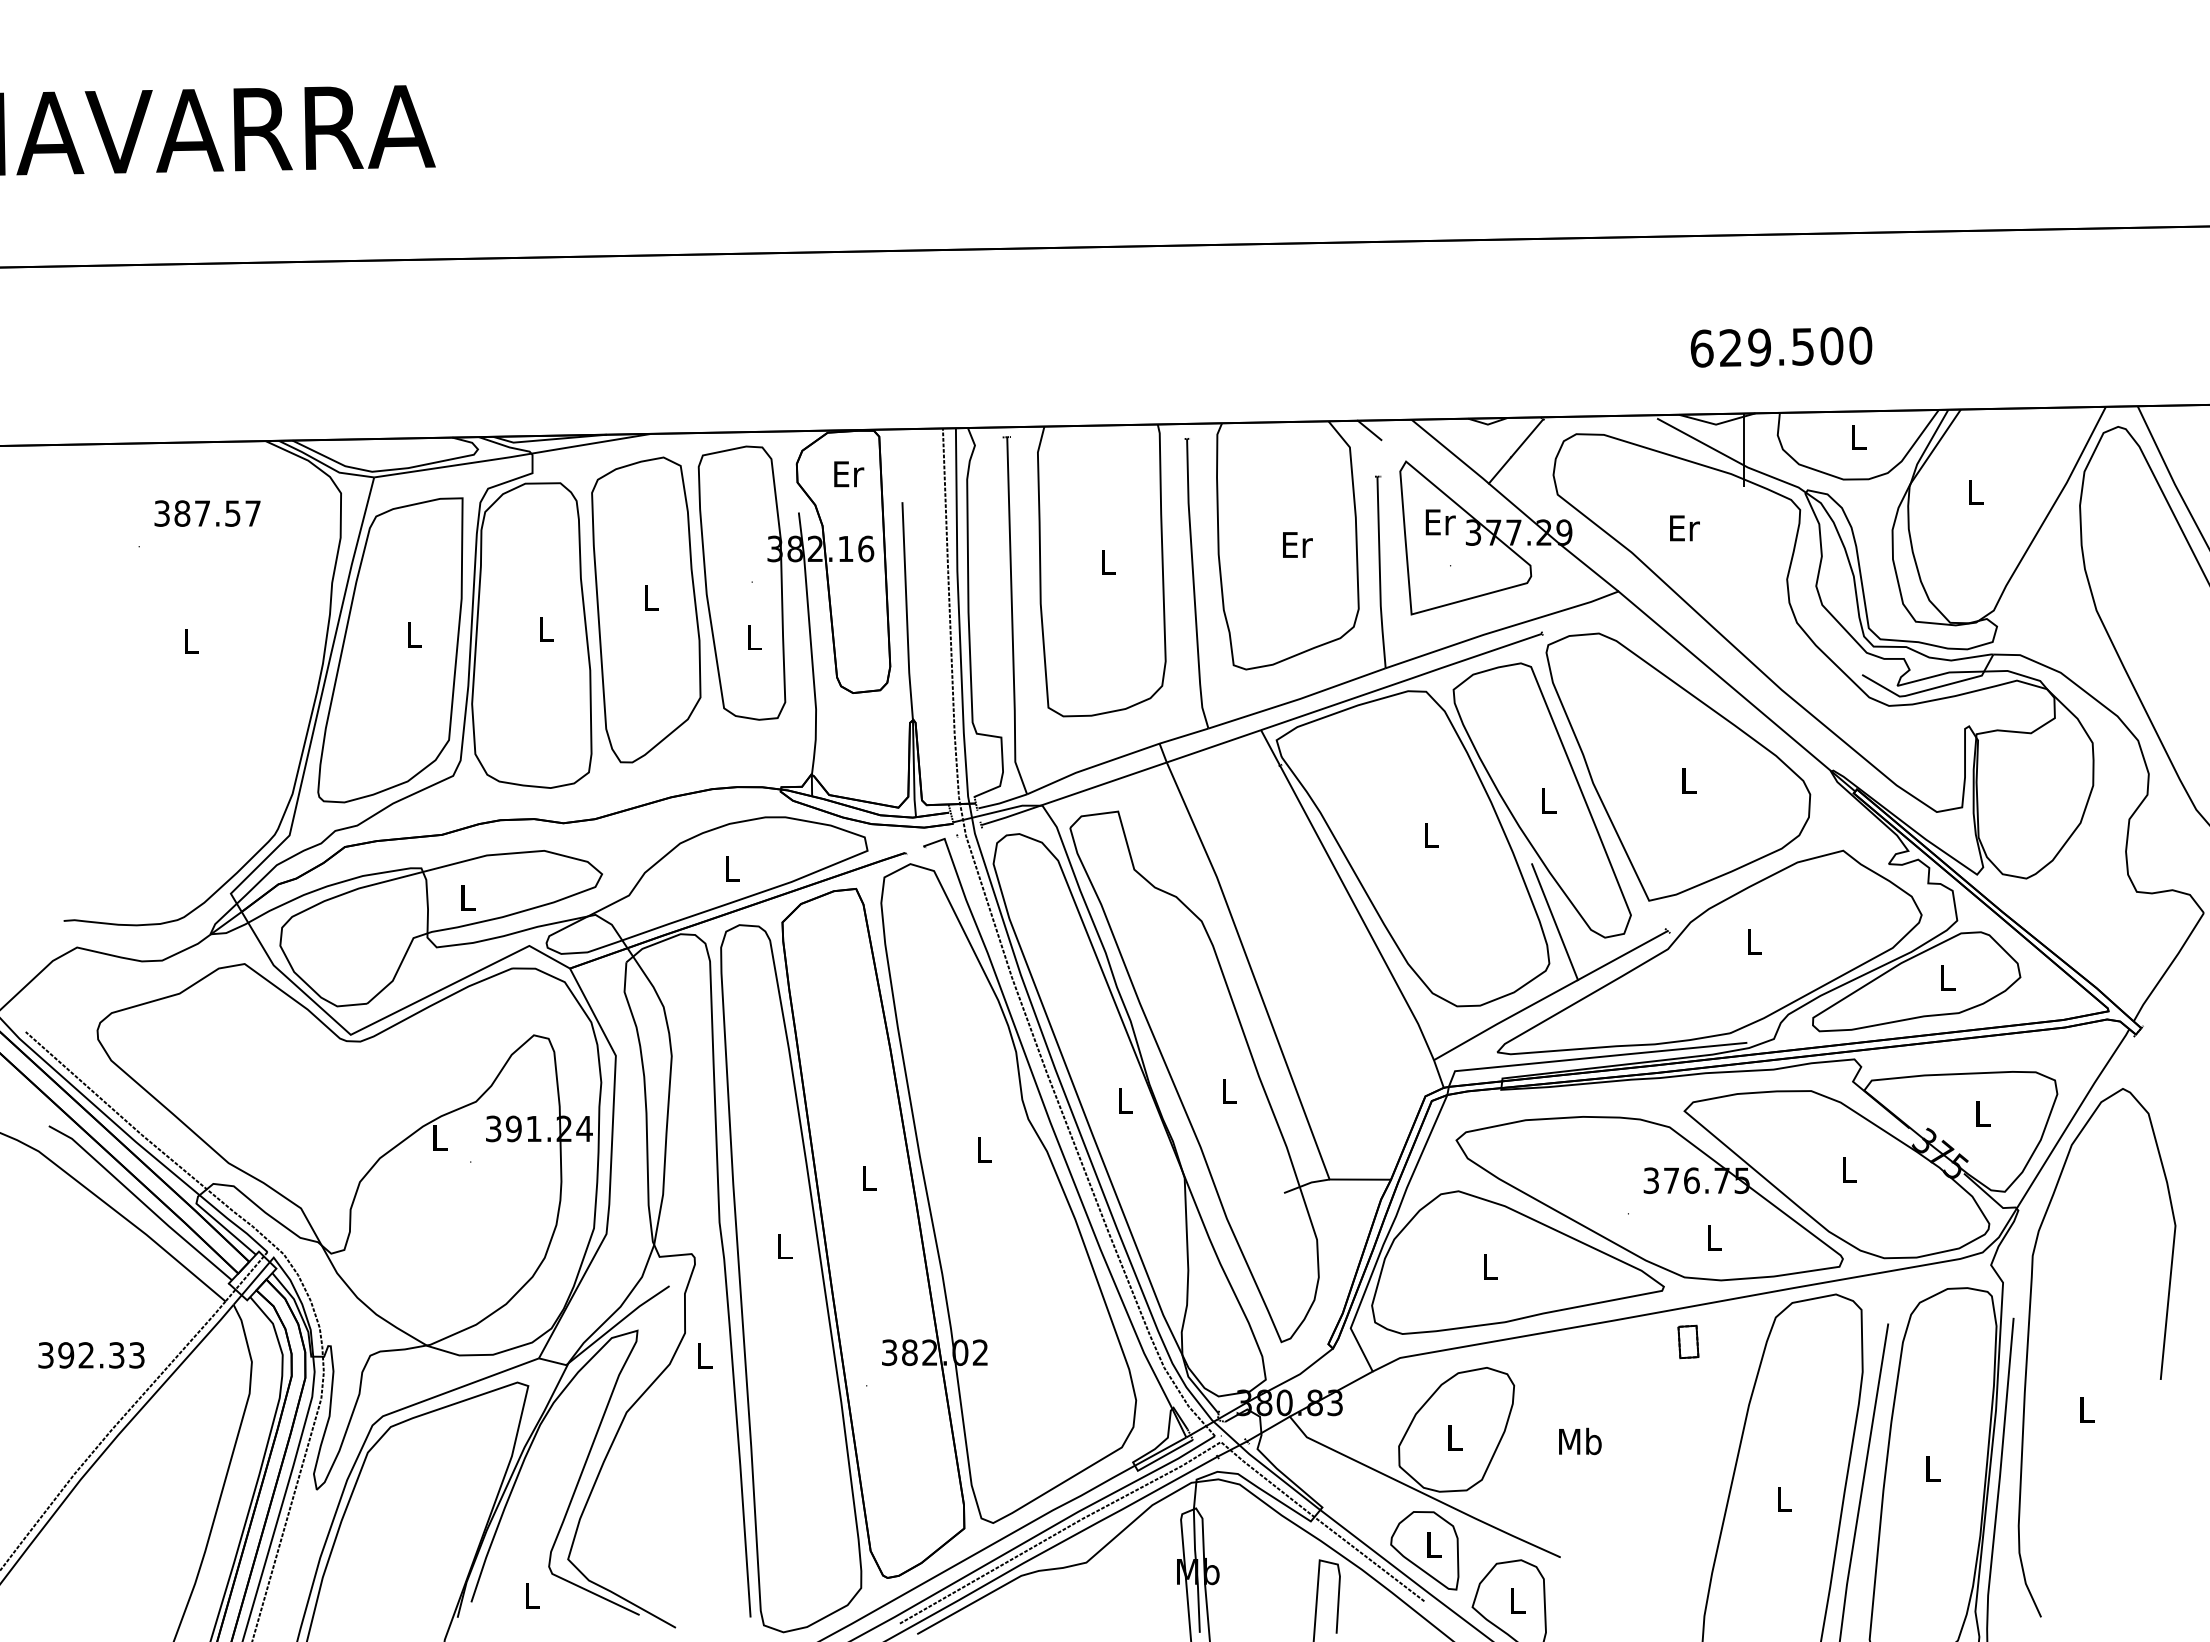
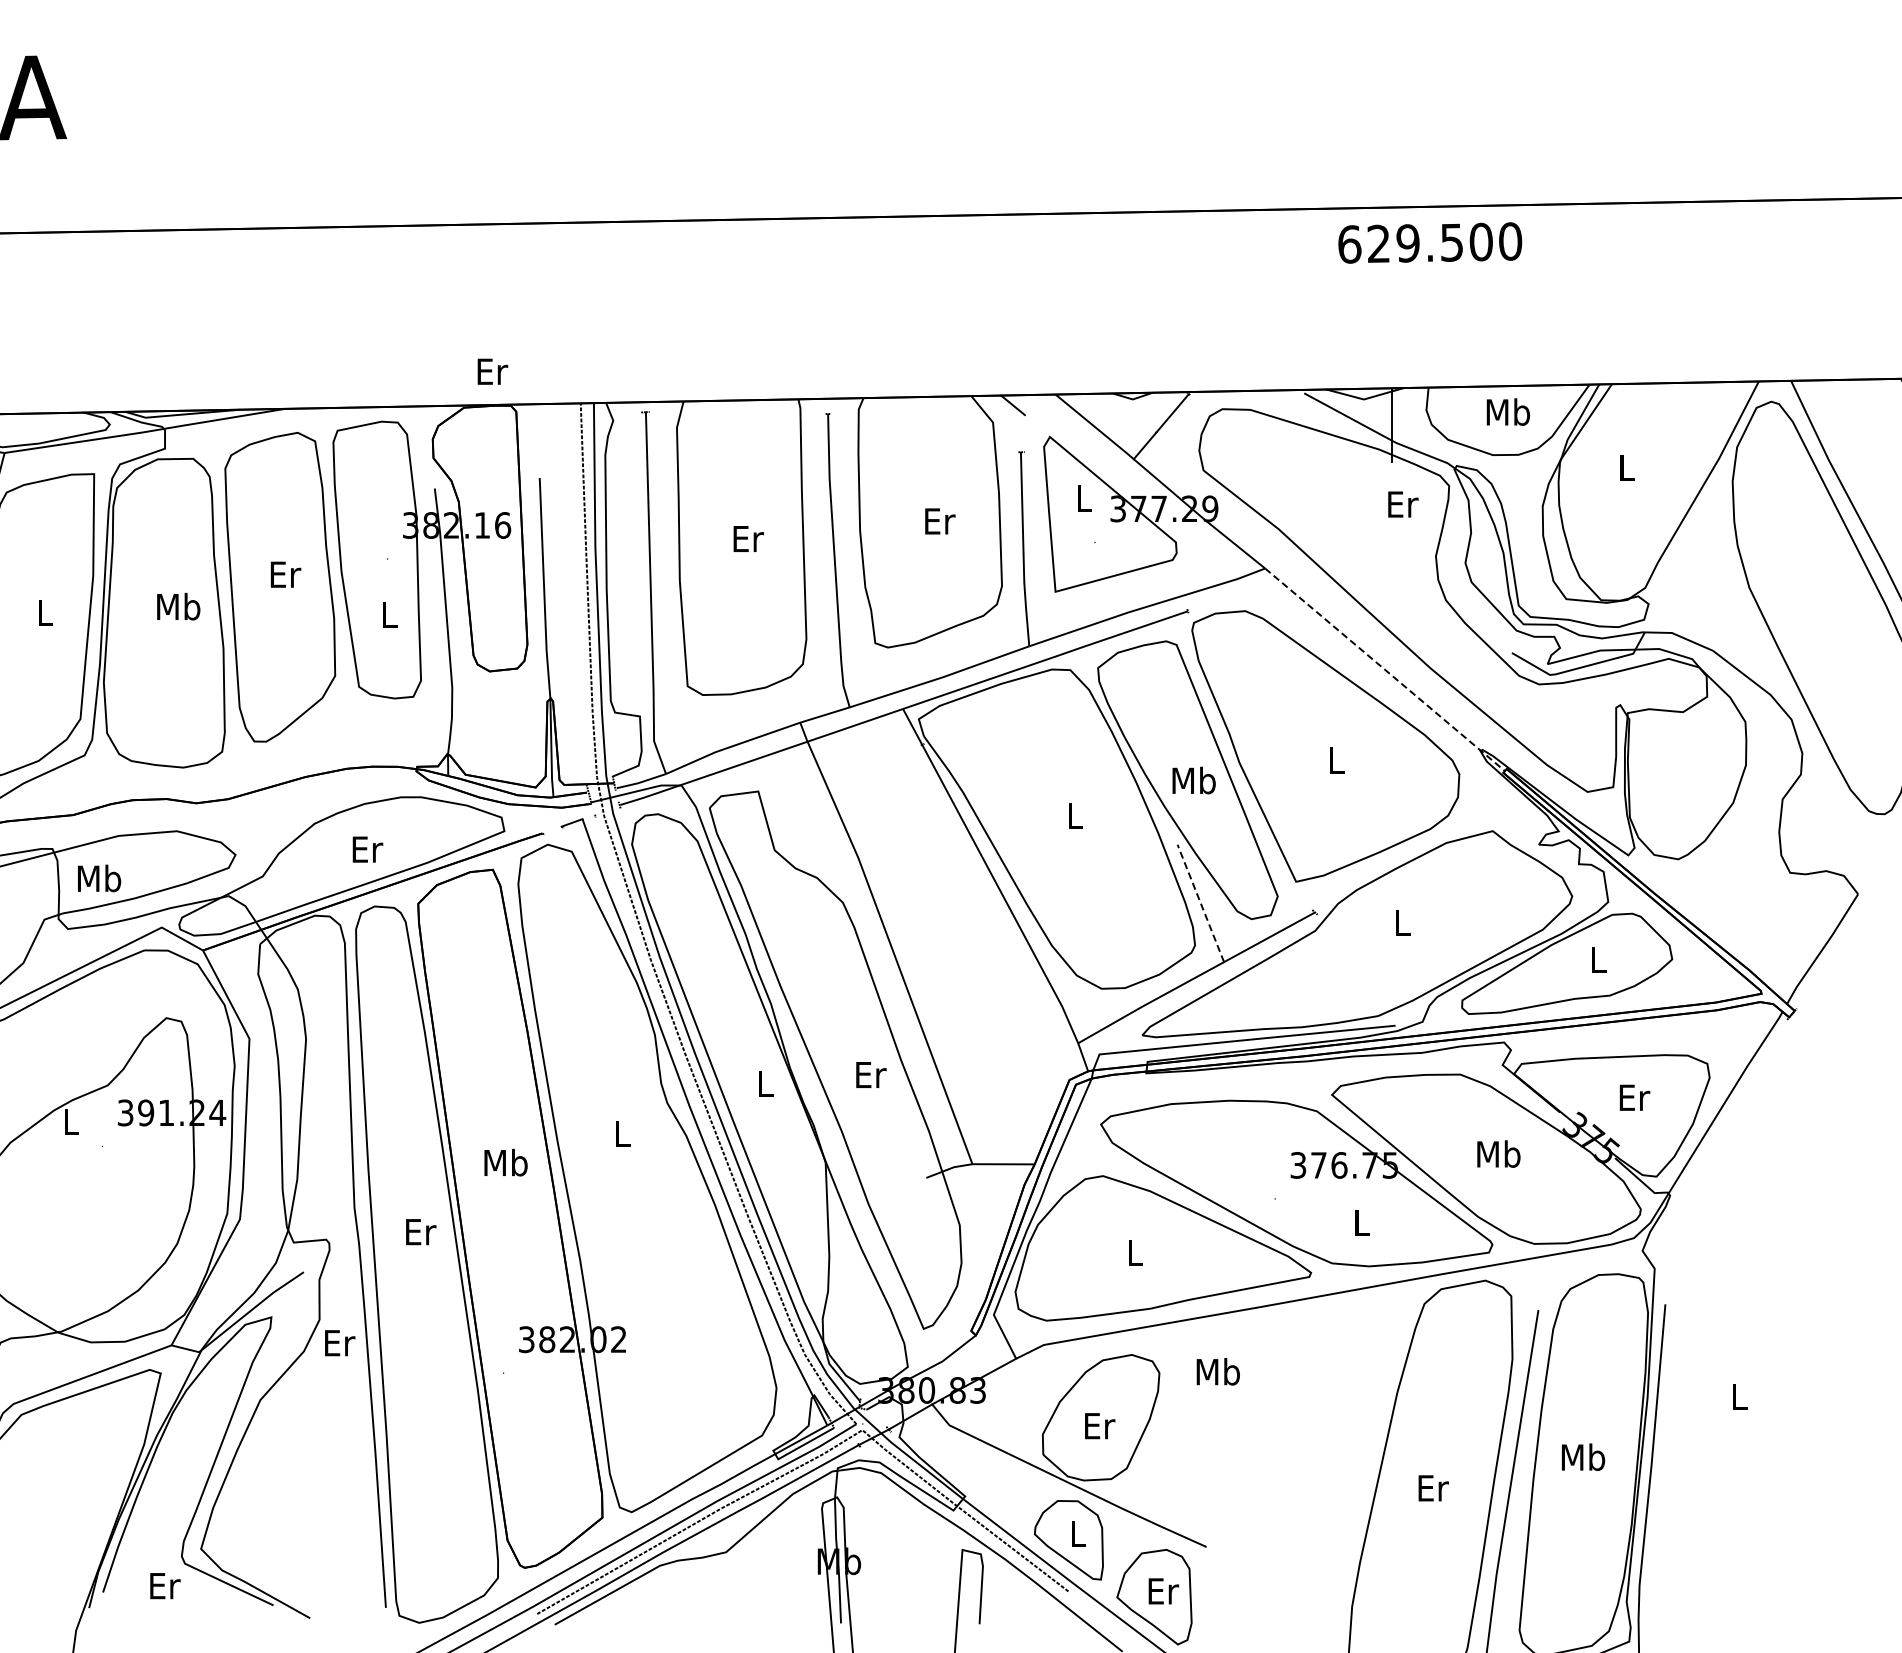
text: (1781, 346) -> (1430, 242), moved
text: (1858, 436) -> (1508, 411), L -> Mb
text: (849, 474) -> (493, 372), moved
text: (1440, 522) -> (1084, 498), Er -> L
text: (1684, 528) -> (1402, 504), moved
text: (1108, 562) -> (748, 539), L -> Er
text: (651, 597) -> (285, 574), L -> Er
text: (545, 628) -> (178, 606), L -> Mb
line: (1736, 691) -> (1384, 669), solid -> dashed
text: (1548, 800) -> (1194, 780), L -> Mb
text: (732, 868) -> (367, 849), L -> Er
text: (467, 897) -> (99, 878), L -> Mb
line: (1554, 921) -> (1200, 902), solid -> dashed
text: (1229, 1091) -> (871, 1075), L -> Er
text: (1983, 1113) -> (1634, 1097), L -> Er
text: (1849, 1169) -> (1499, 1154), L -> Mb
text: (868, 1177) -> (505, 1162), L -> Mb
text: (785, 1246) -> (421, 1232), L -> Er
part: (1688, 1341) -> (1336, 1328), removed
text: (705, 1356) -> (340, 1343), L -> Er
curve: (2161, 1358) -> (1815, 1345), removed
text: (1455, 1437) -> (1100, 1425), L -> Er
text: (1580, 1441) -> (1218, 1371), moved
text: (1932, 1468) -> (1583, 1456), L -> Mb
text: (1784, 1499) -> (1433, 1488), L -> Er
text: (532, 1595) -> (165, 1585), L -> Er
text: (1518, 1600) -> (1163, 1590), L -> Er

